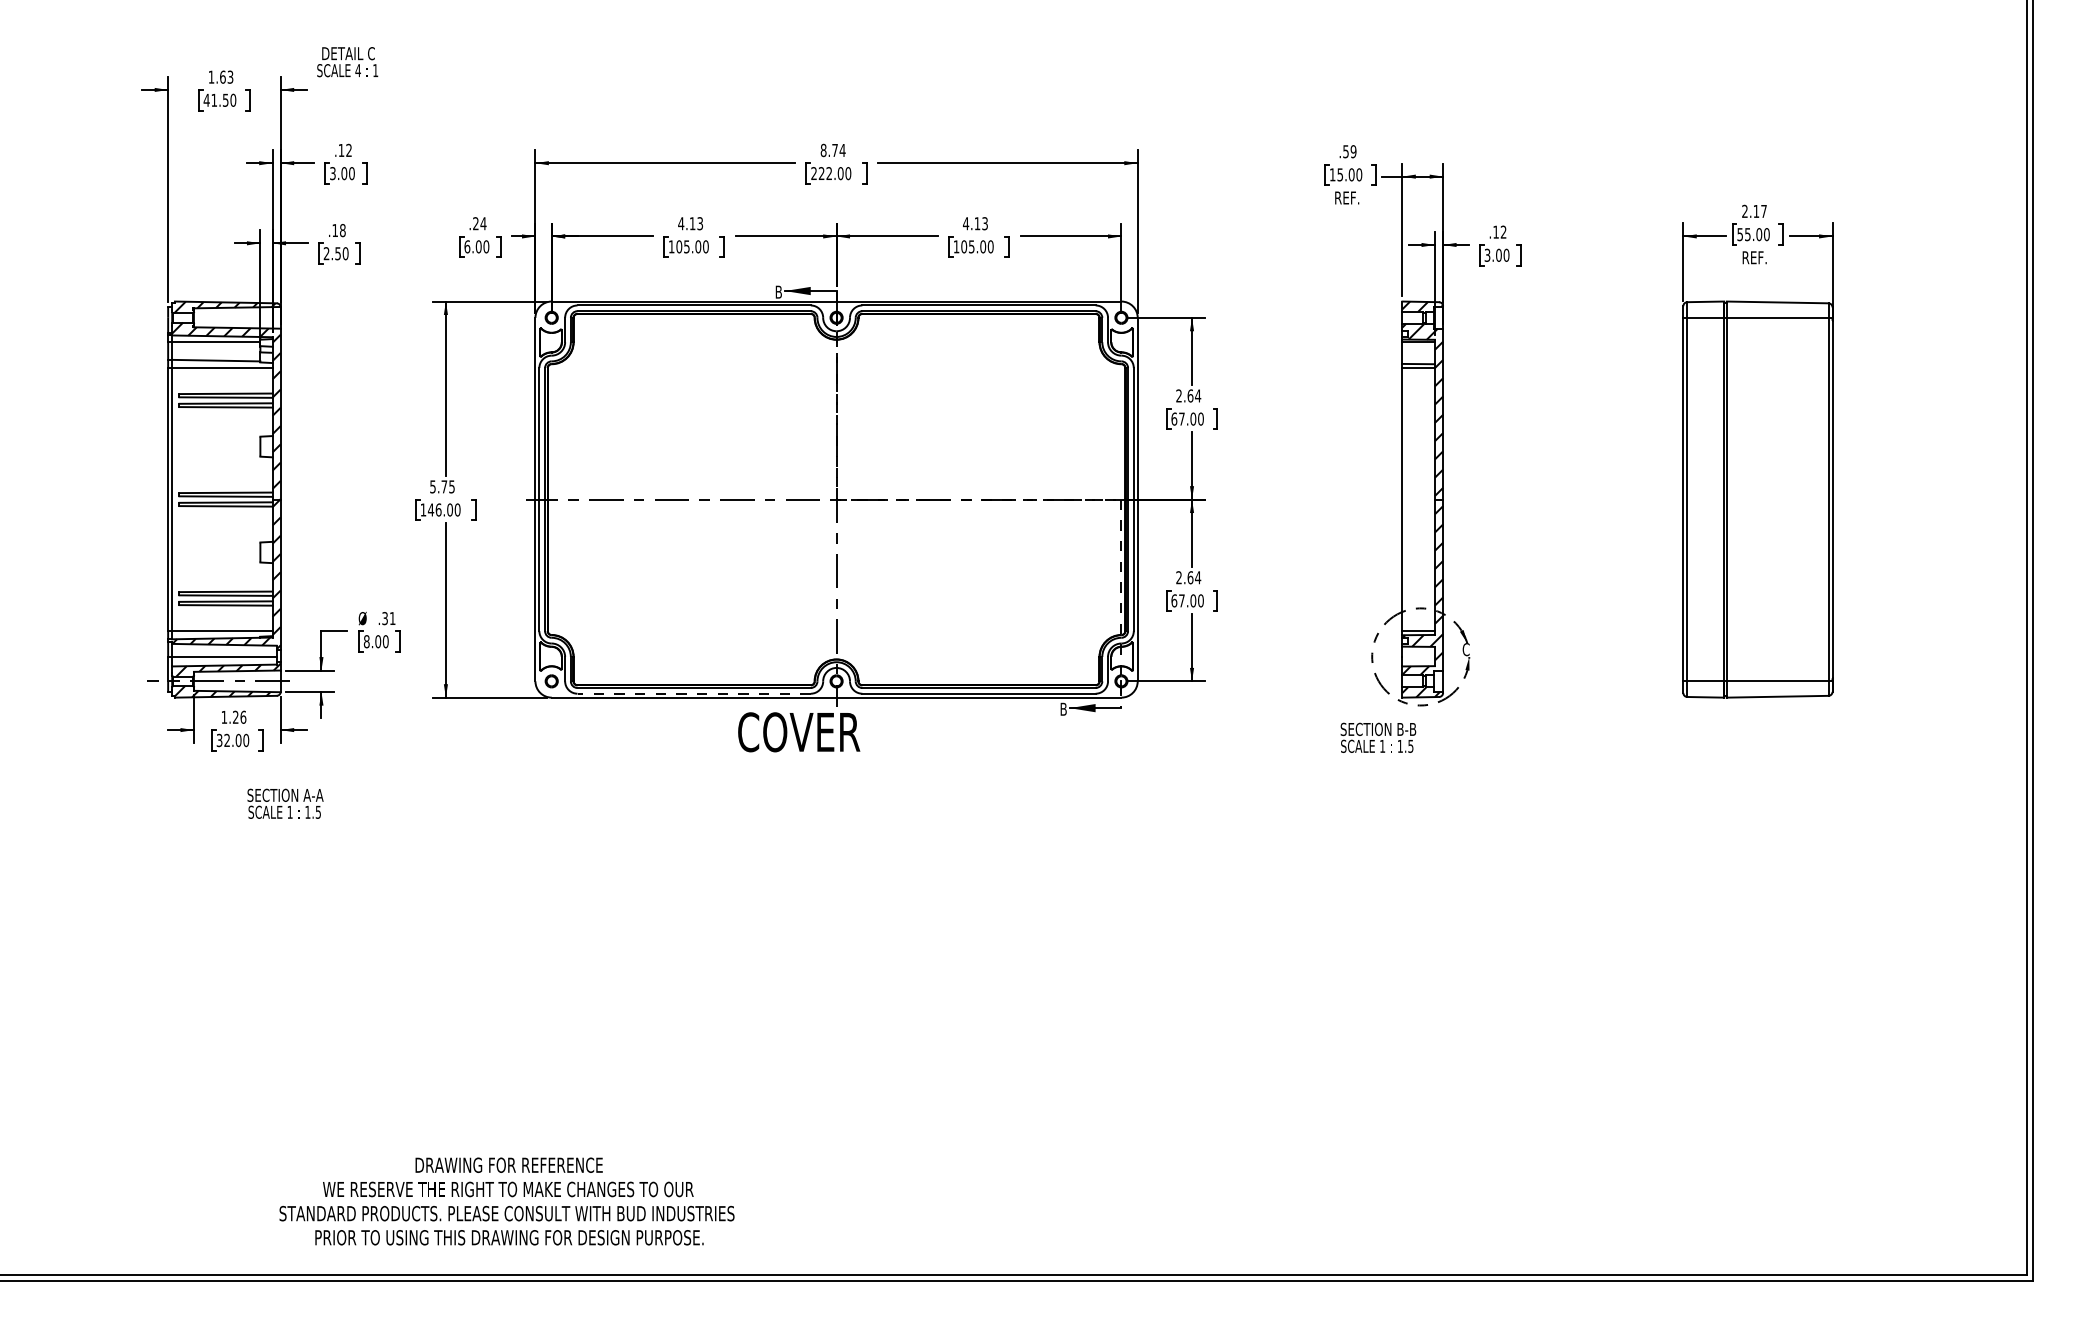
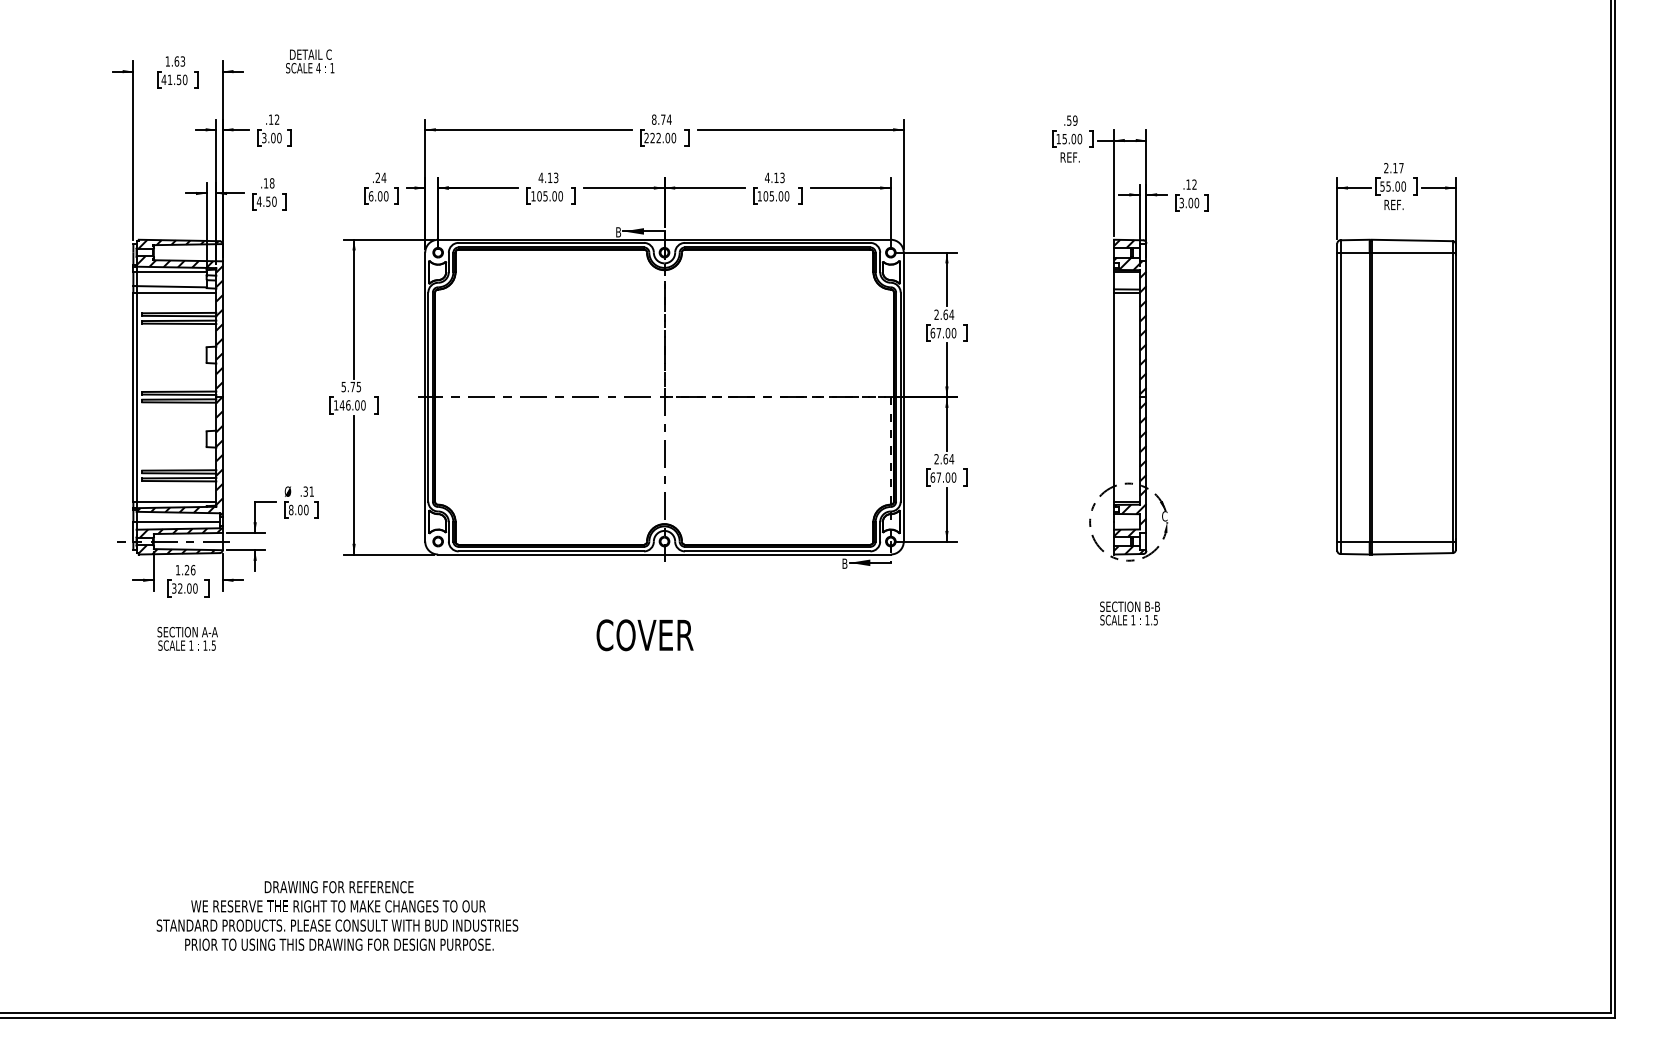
text: (347, 62) -> (310, 61), moved
text: (326, 253) -> (259, 201), 2.50 -> 4.50
line: (694, 693) -> (551, 551), dashed -> solid
text: (799, 732) -> (645, 635), moved
text: (1378, 737) -> (1130, 613), moved
text: (285, 803) -> (187, 638), moved
text: (506, 1201) -> (337, 915), moved

